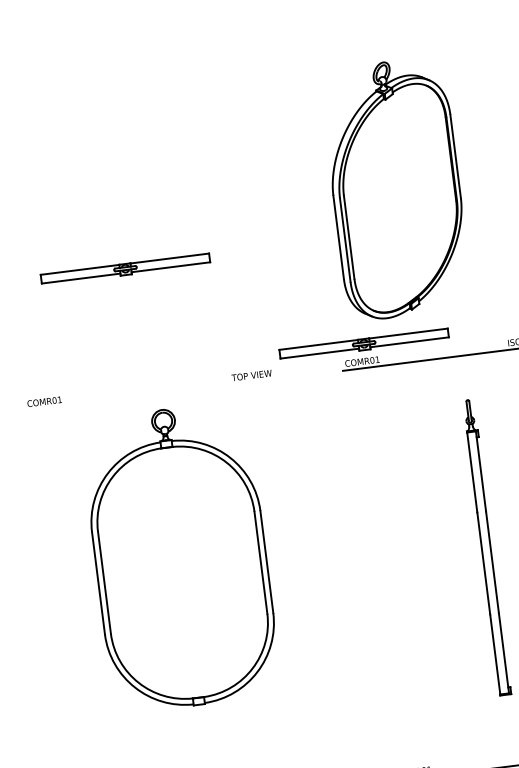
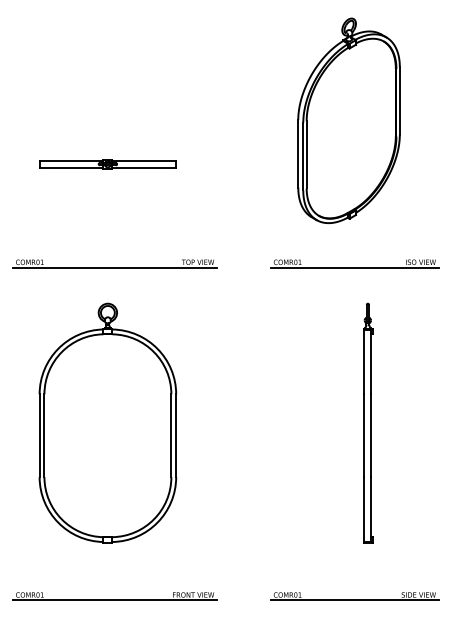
part: (395, 188) -> (348, 120), moved
part: (363, 344) -> (290, 248), removed
line: (149, 394) -> (114, 267), added
part: (180, 556) -> (107, 422), moved

